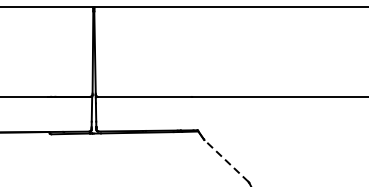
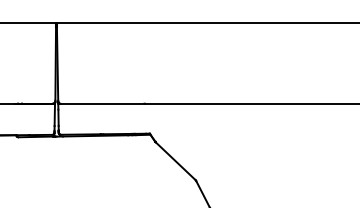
line: (226, 160) -> (175, 160), dashed -> solid

